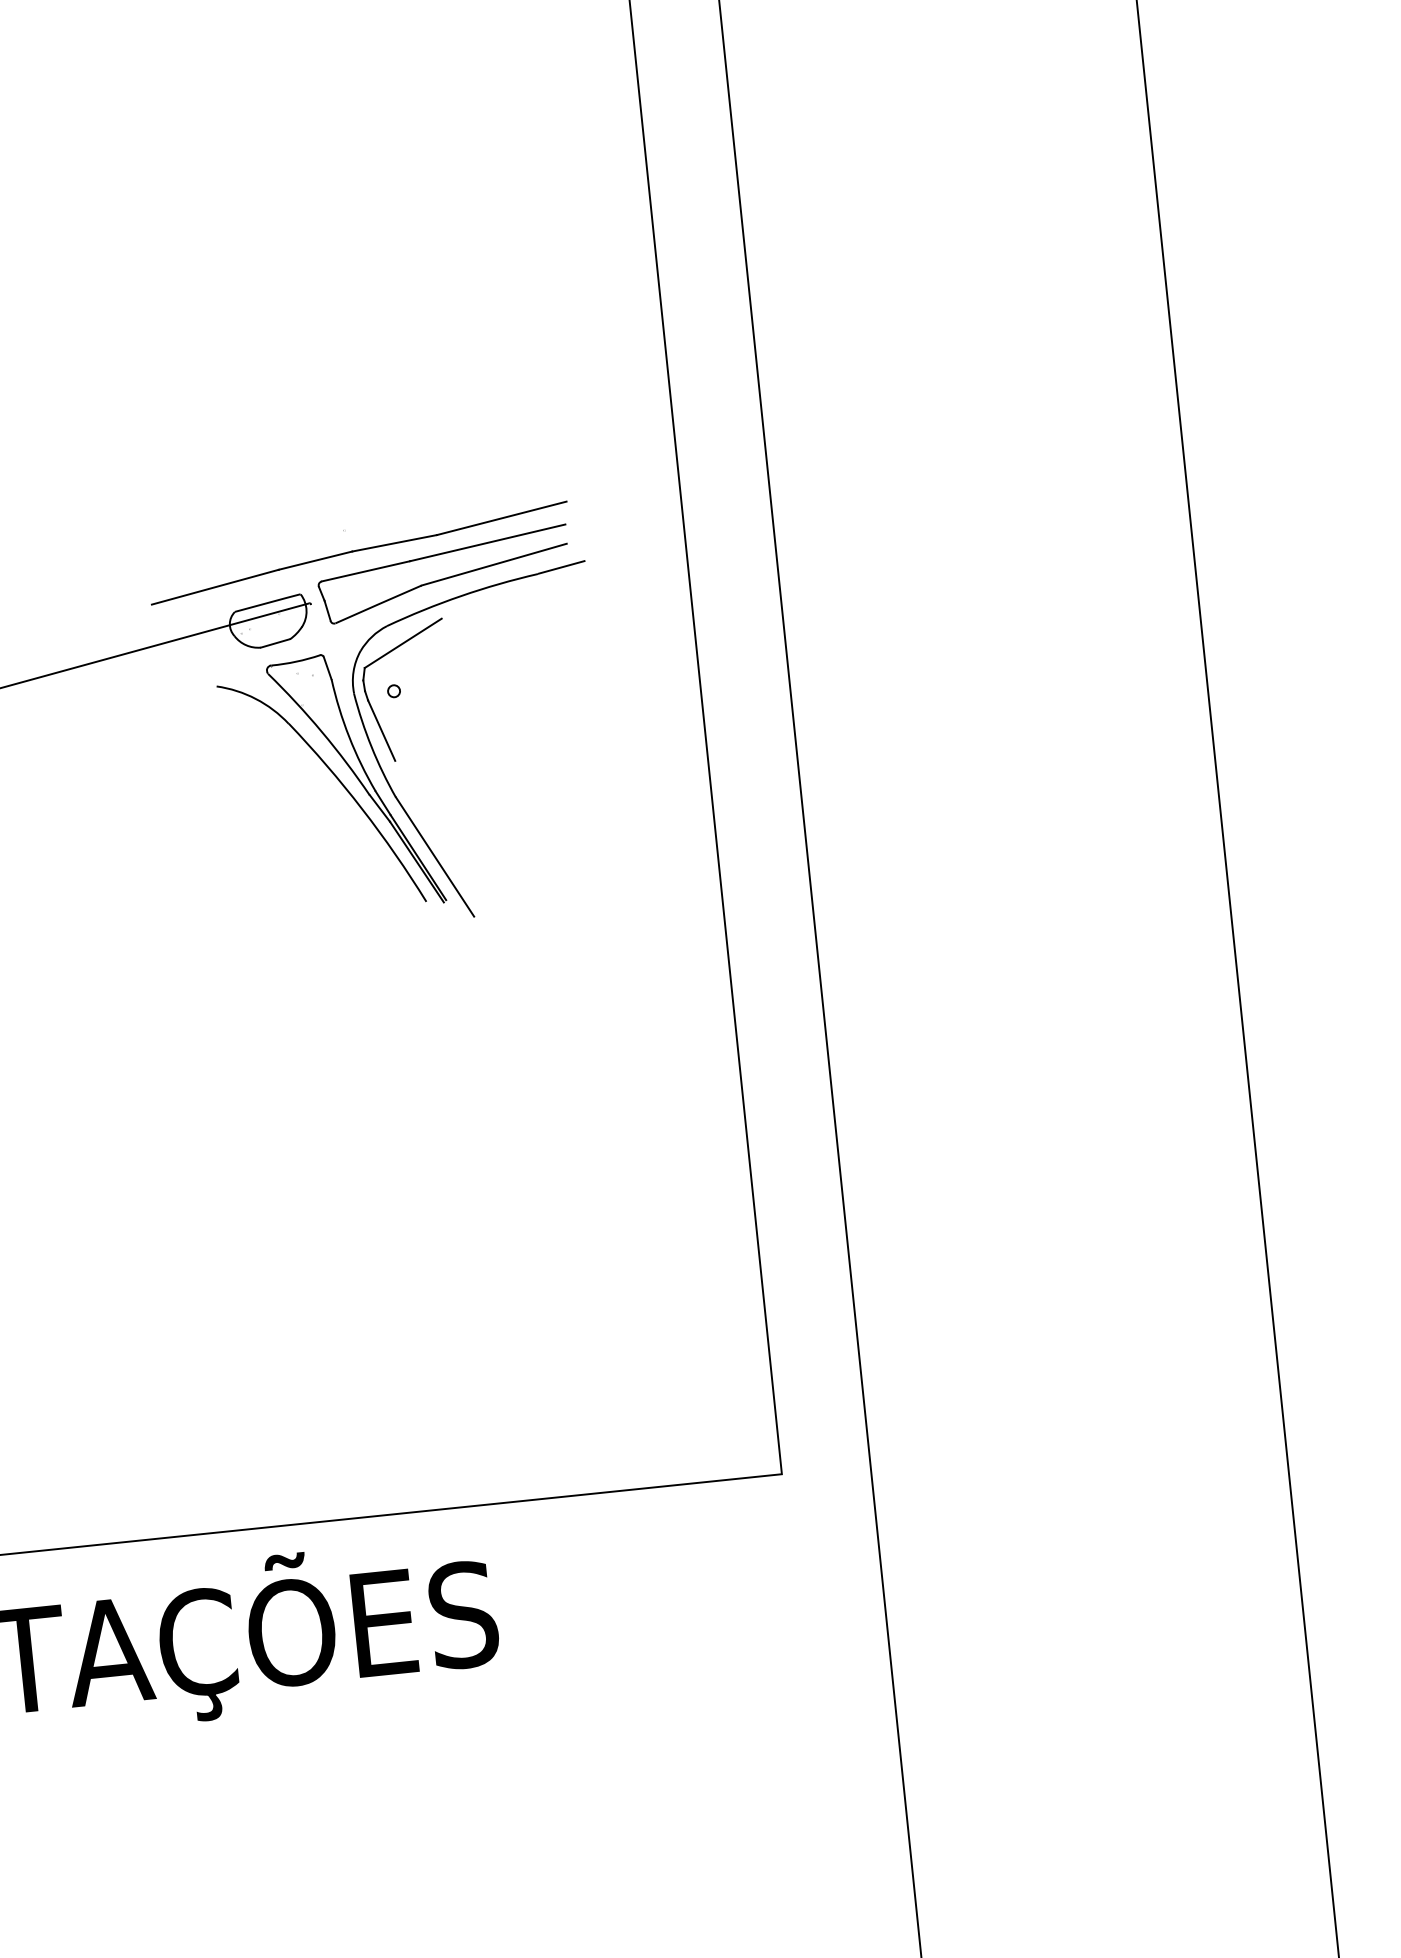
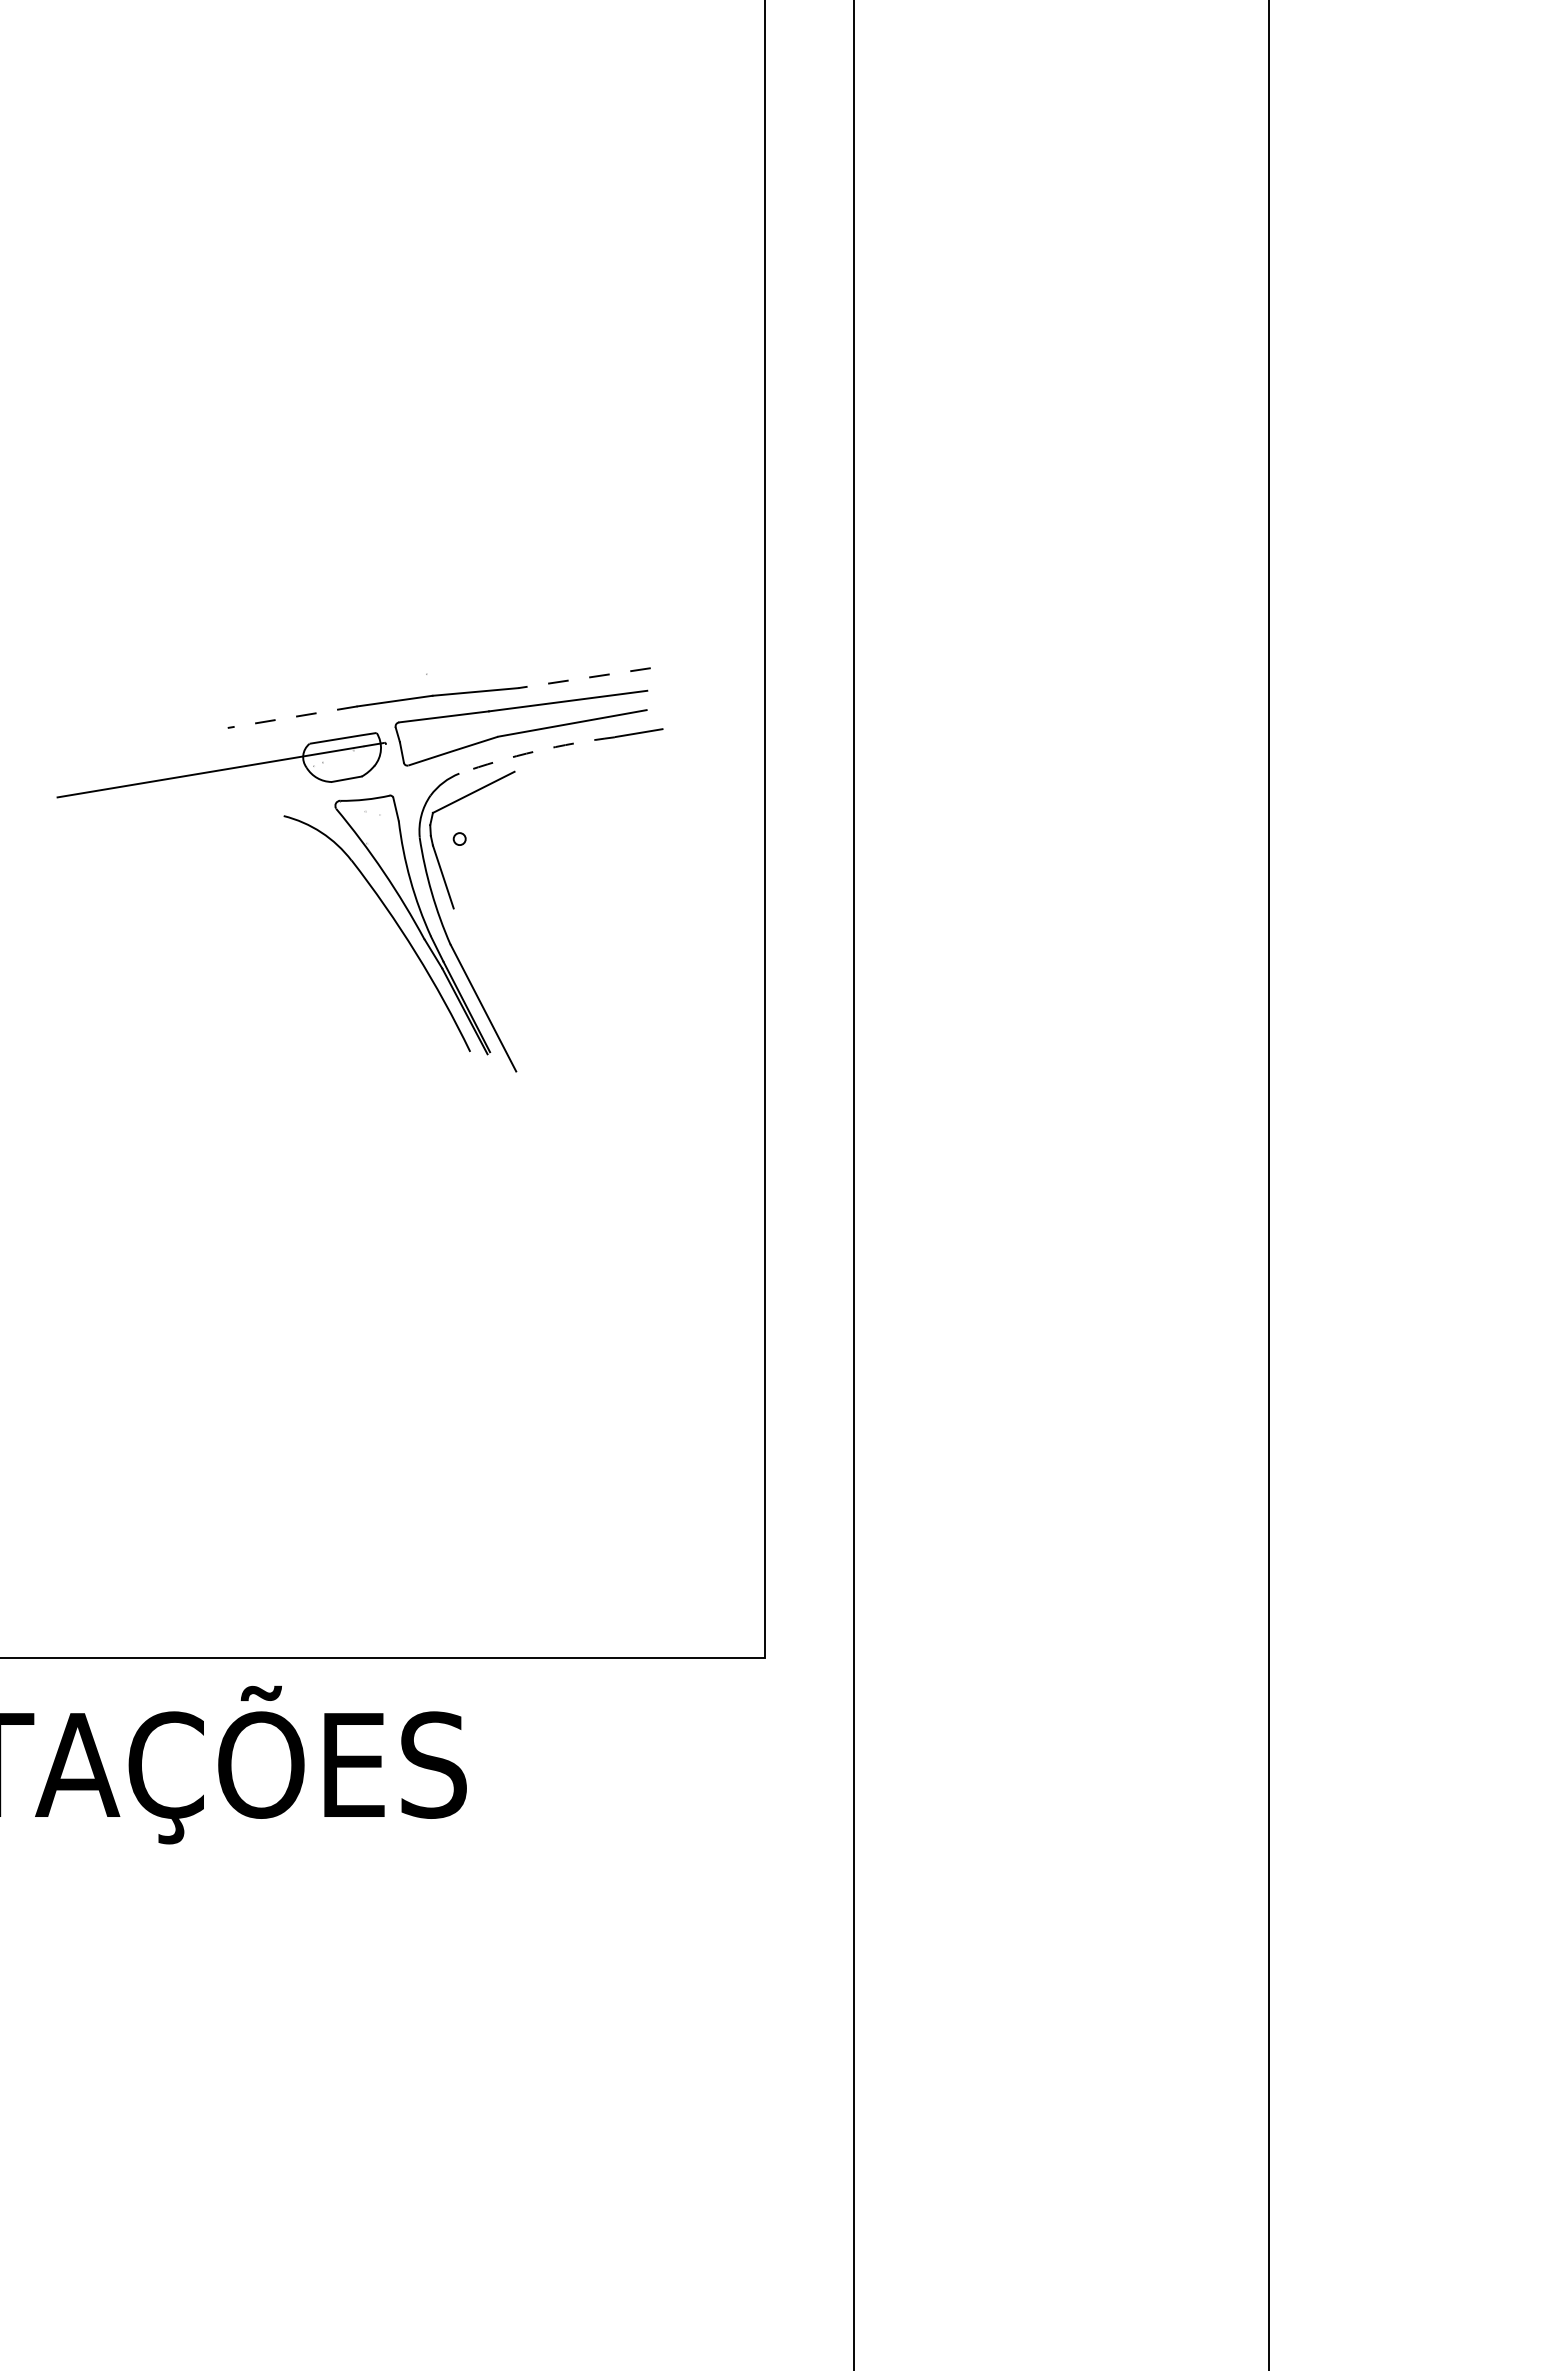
line: (501, 518) -> (584, 678), solid -> dashed
line: (215, 587) -> (292, 717), solid -> dashed
arc: (461, 596) -> (536, 751), solid -> dashed

